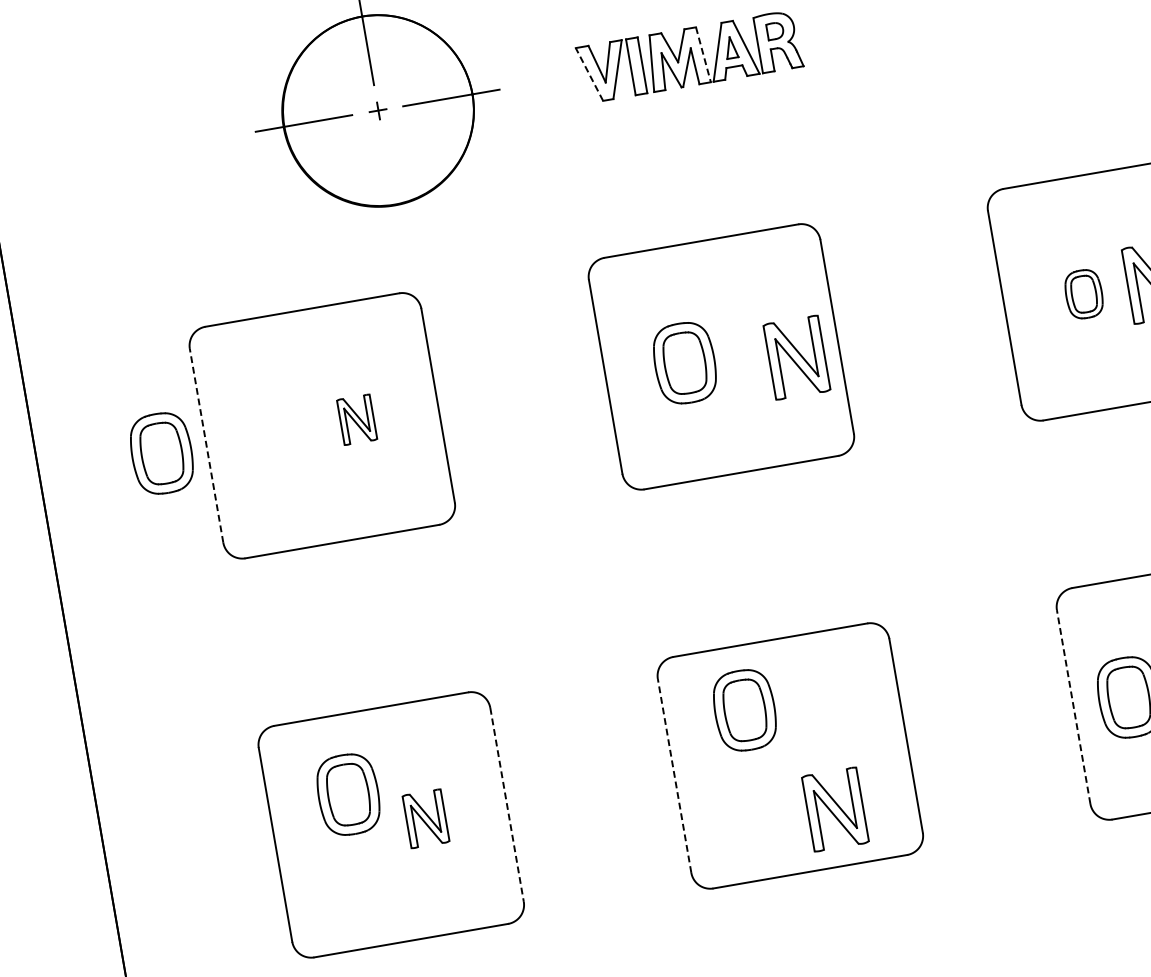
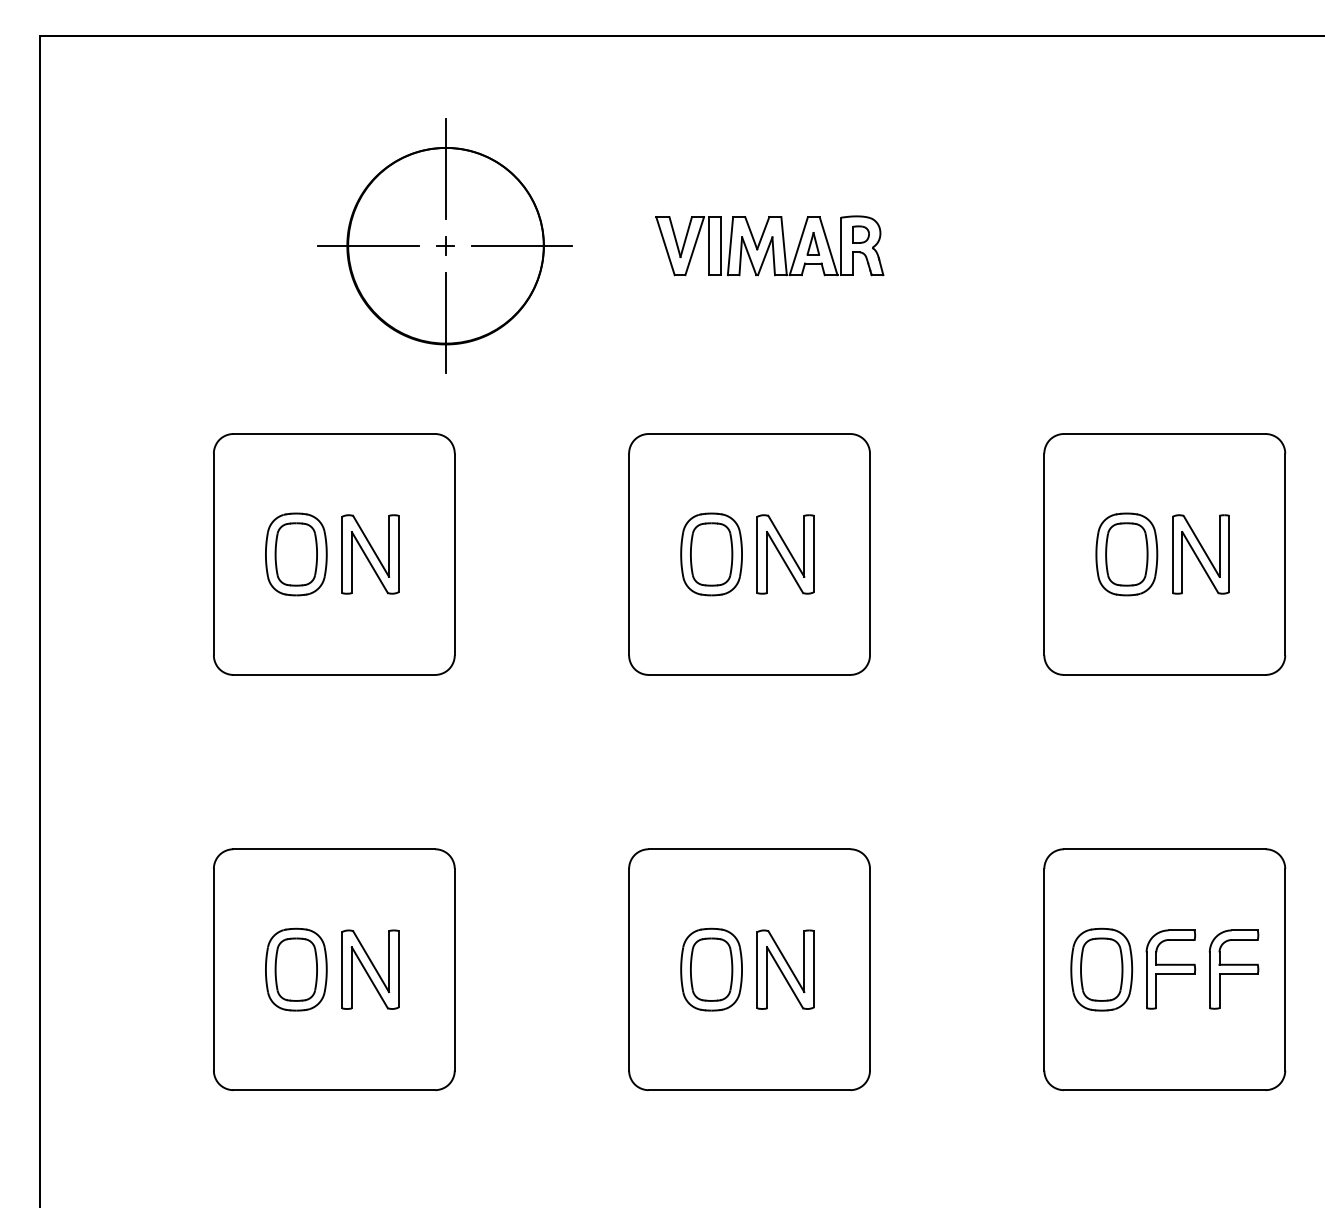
line: (703, 55) -> (784, 246), dashed -> solid
line: (589, 73) -> (665, 245), dashed -> solid
line: (391, 185) -> (446, 323), added
part: (1083, 294) -> (1126, 554), size x1.67
part: (796, 357) -> (785, 554), moved
part: (357, 419) -> (370, 554), size x1.67
line: (206, 445) -> (213, 554), dashed -> solid
part: (162, 453) -> (296, 554), moved
line: (1073, 706) -> (1044, 969), dashed -> solid
part: (744, 710) -> (711, 969), moved
line: (674, 775) -> (629, 969), dashed -> solid
part: (348, 794) -> (296, 969), moved
line: (506, 804) -> (454, 969), dashed -> solid
part: (835, 809) -> (785, 969), moved
part: (426, 818) -> (370, 969), size x1.43

